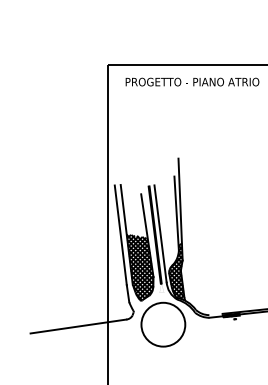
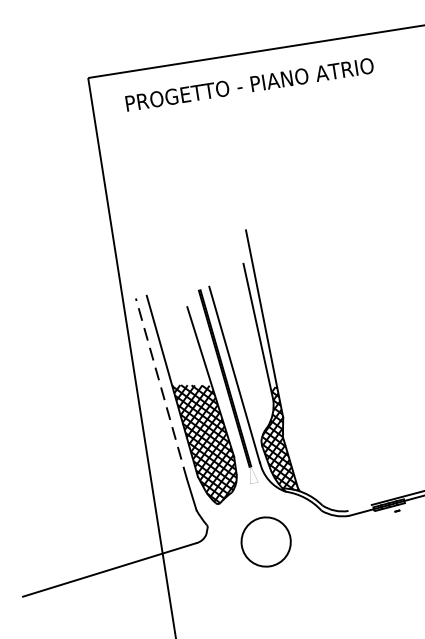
line: (120, 234) -> (160, 387), solid -> dashed
circle: (163, 324) -> (266, 541), size x0.6

